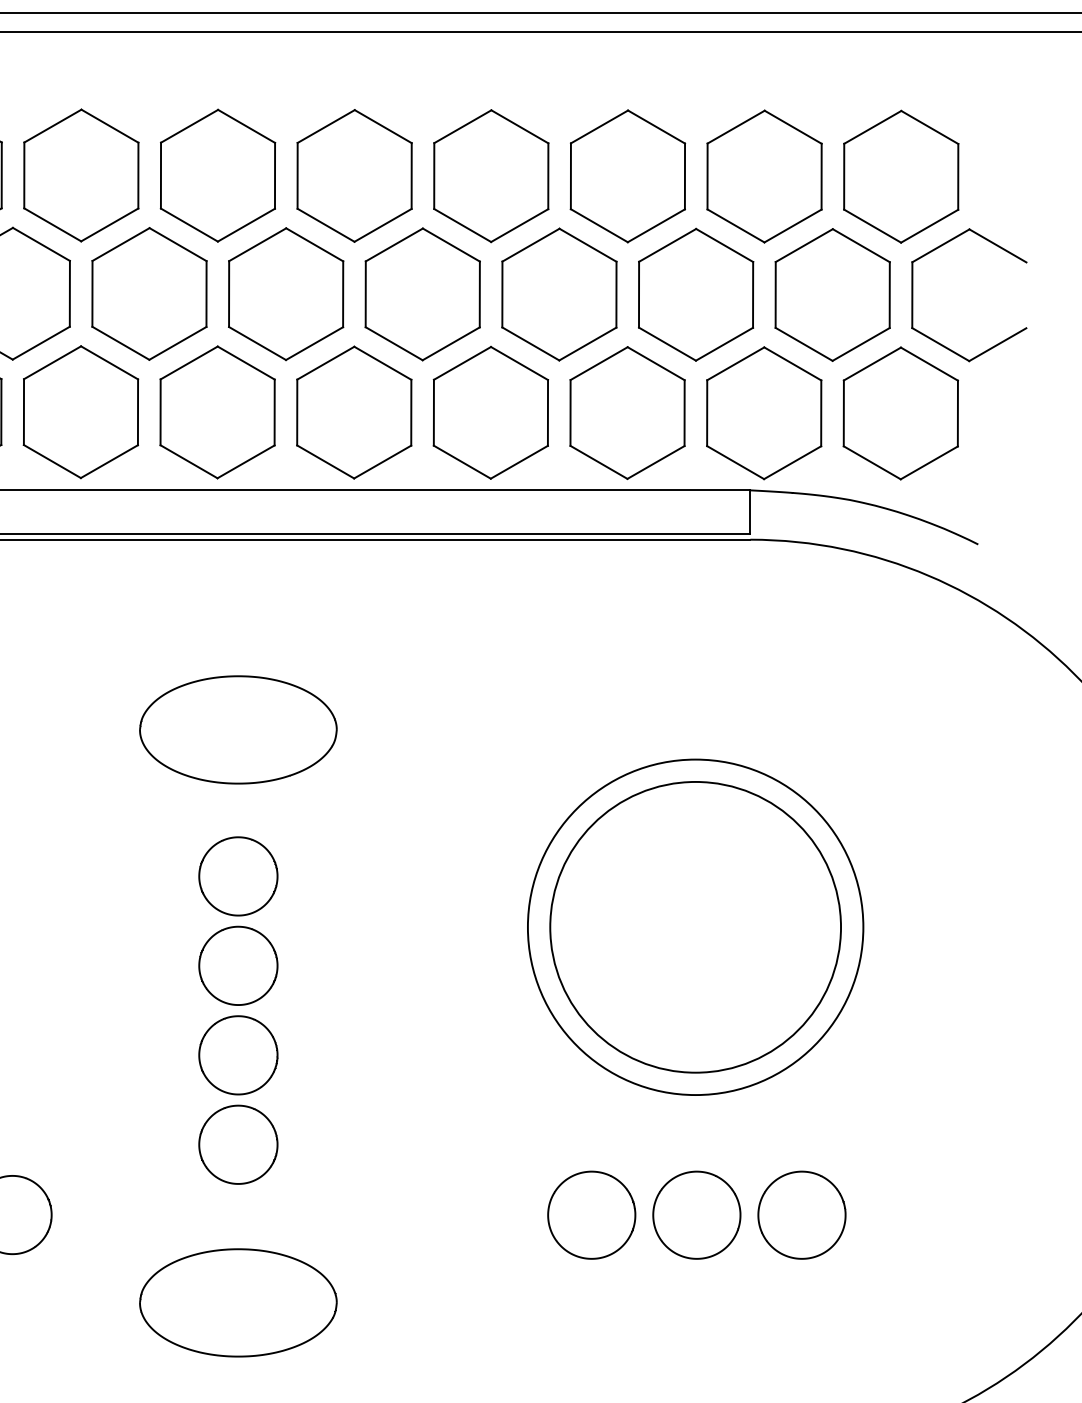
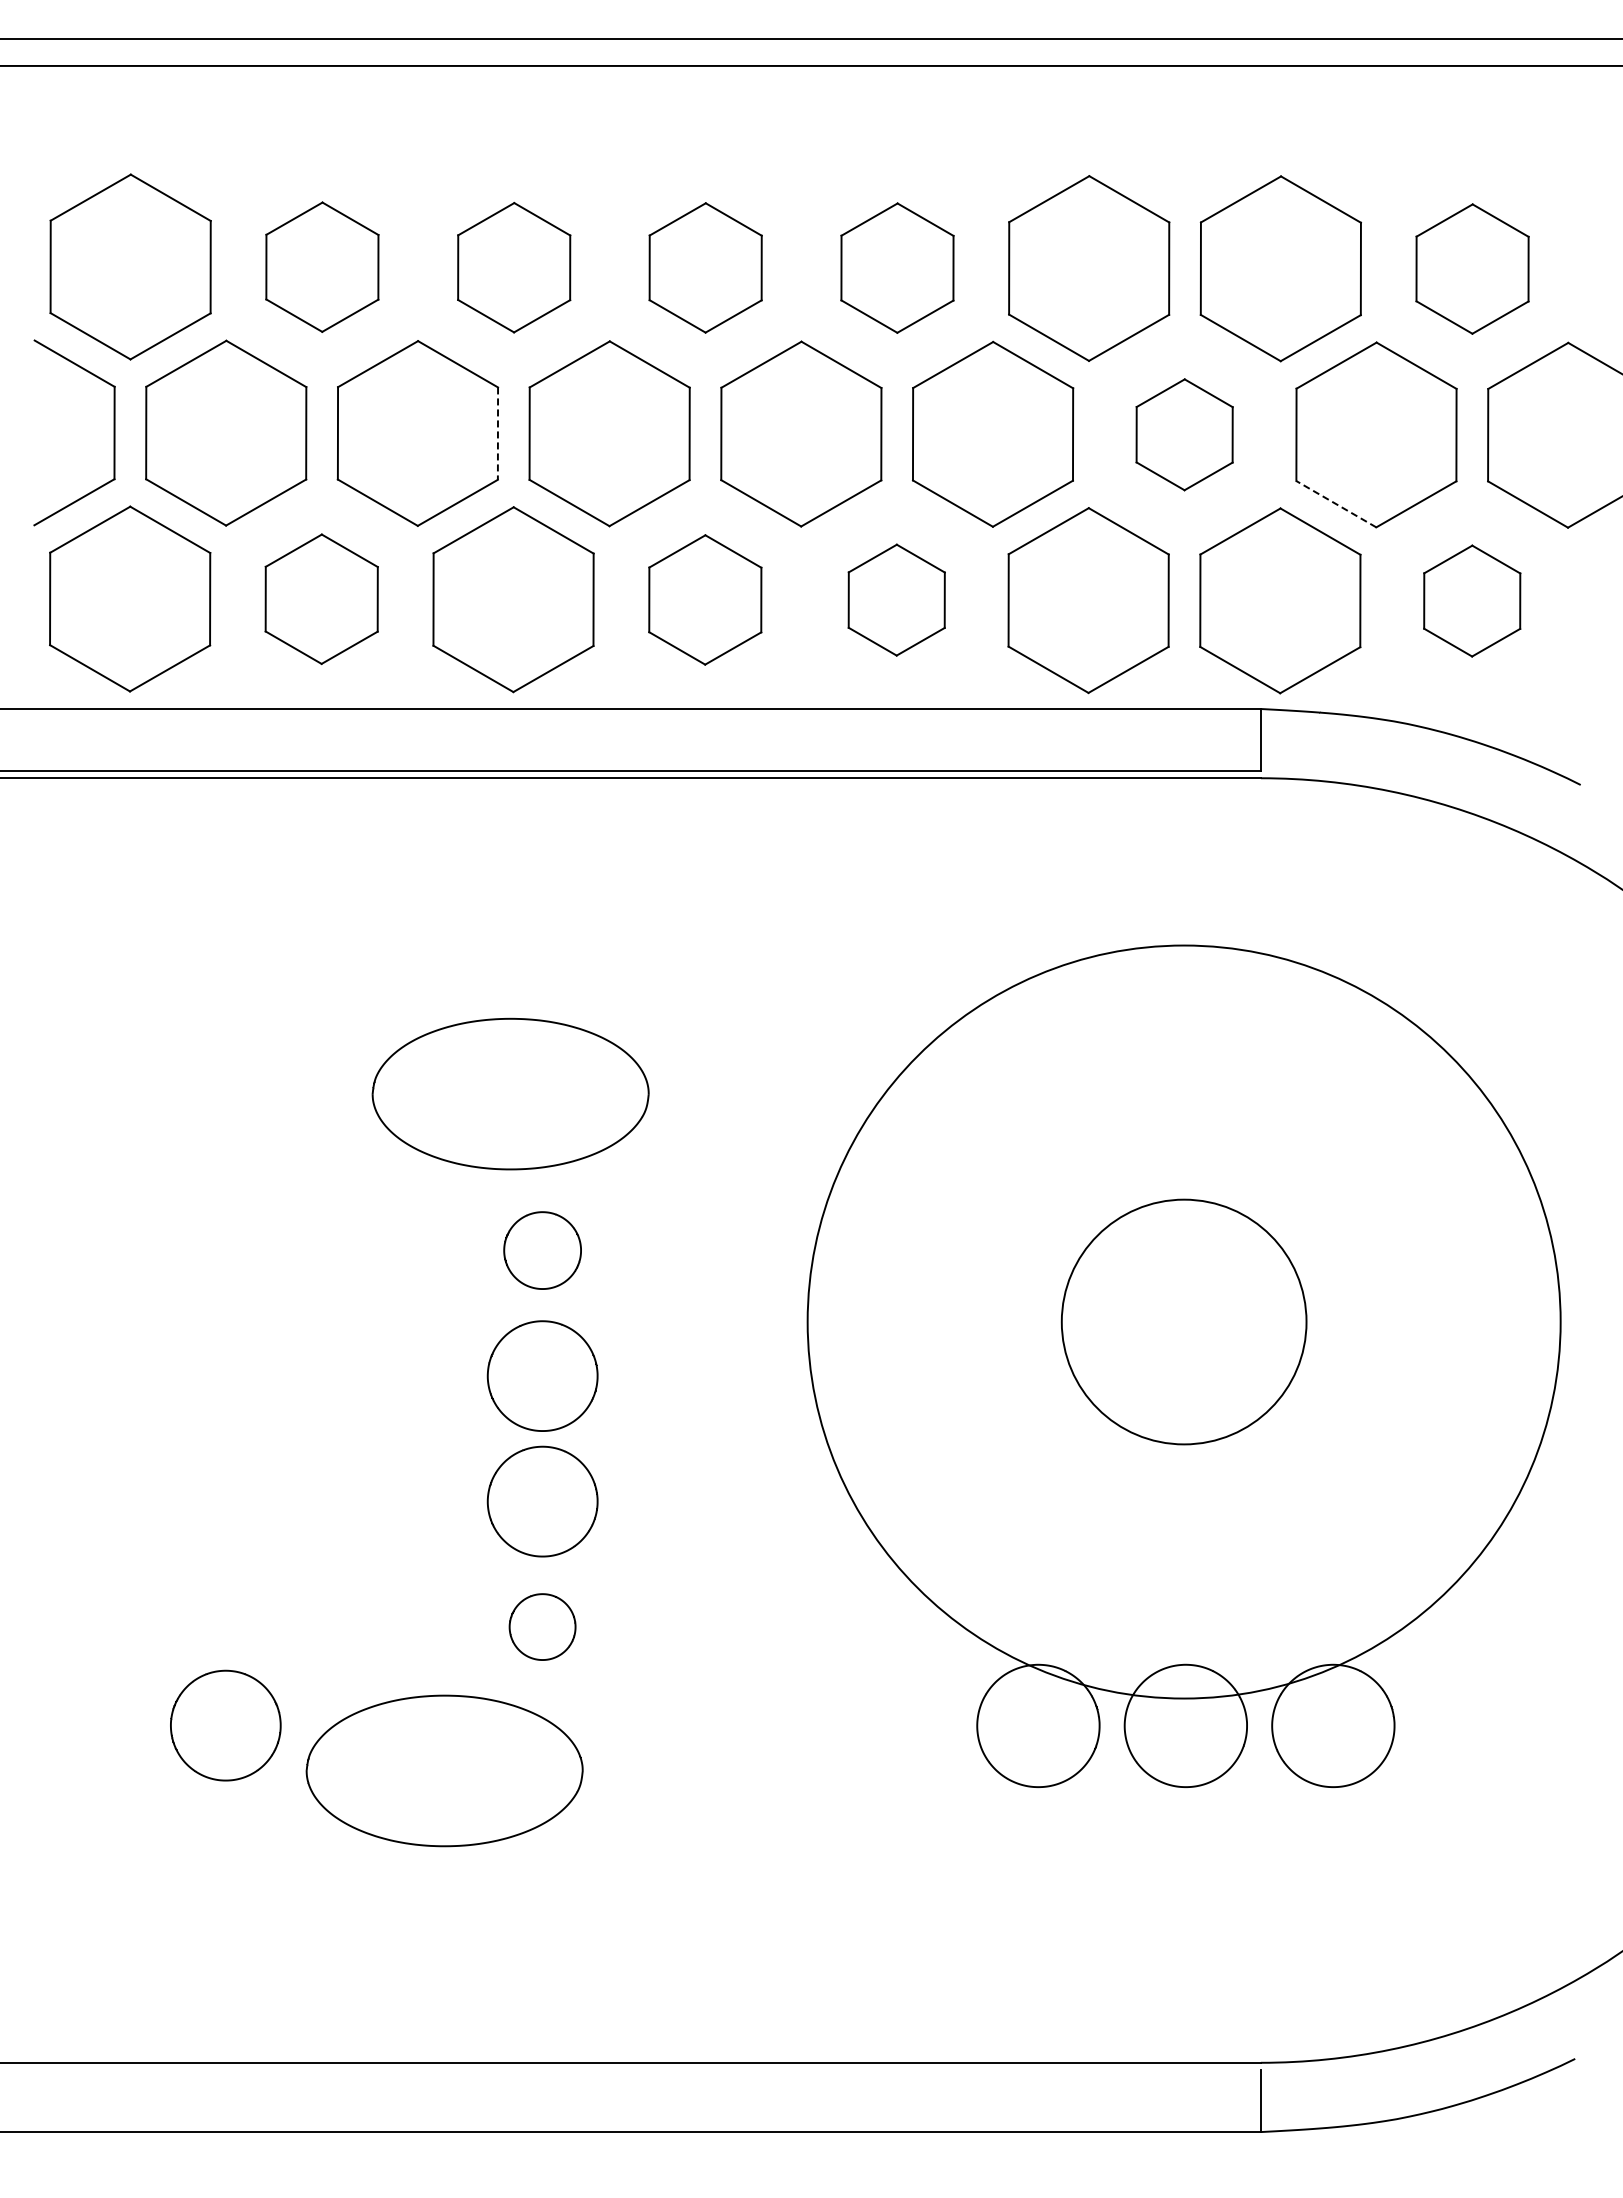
part: (81, 174) -> (322, 266), size x0.7
part: (218, 175) -> (514, 267), size x0.7
part: (354, 175) -> (705, 267), size x0.7
part: (491, 175) -> (897, 267), size x0.7
part: (901, 176) -> (1472, 268), size x0.7
line: (206, 294) -> (497, 434), solid -> dashed
part: (695, 294) -> (1184, 434), size x0.6
line: (803, 343) -> (1335, 503), solid -> dashed
part: (80, 411) -> (321, 598), size x0.7
part: (354, 412) -> (705, 599), size x0.7
part: (490, 412) -> (896, 599), size x0.6
part: (901, 413) -> (1472, 600), size x0.6
part: (238, 729) -> (510, 1093), moved
part: (238, 876) -> (542, 1250), size x0.7
circle: (695, 926) -> (1183, 1321), size x1.6
circle: (695, 926) -> (1184, 1321), size x0.6
part: (238, 1144) -> (542, 1626), size x0.6
part: (238, 1302) -> (444, 1770), moved

